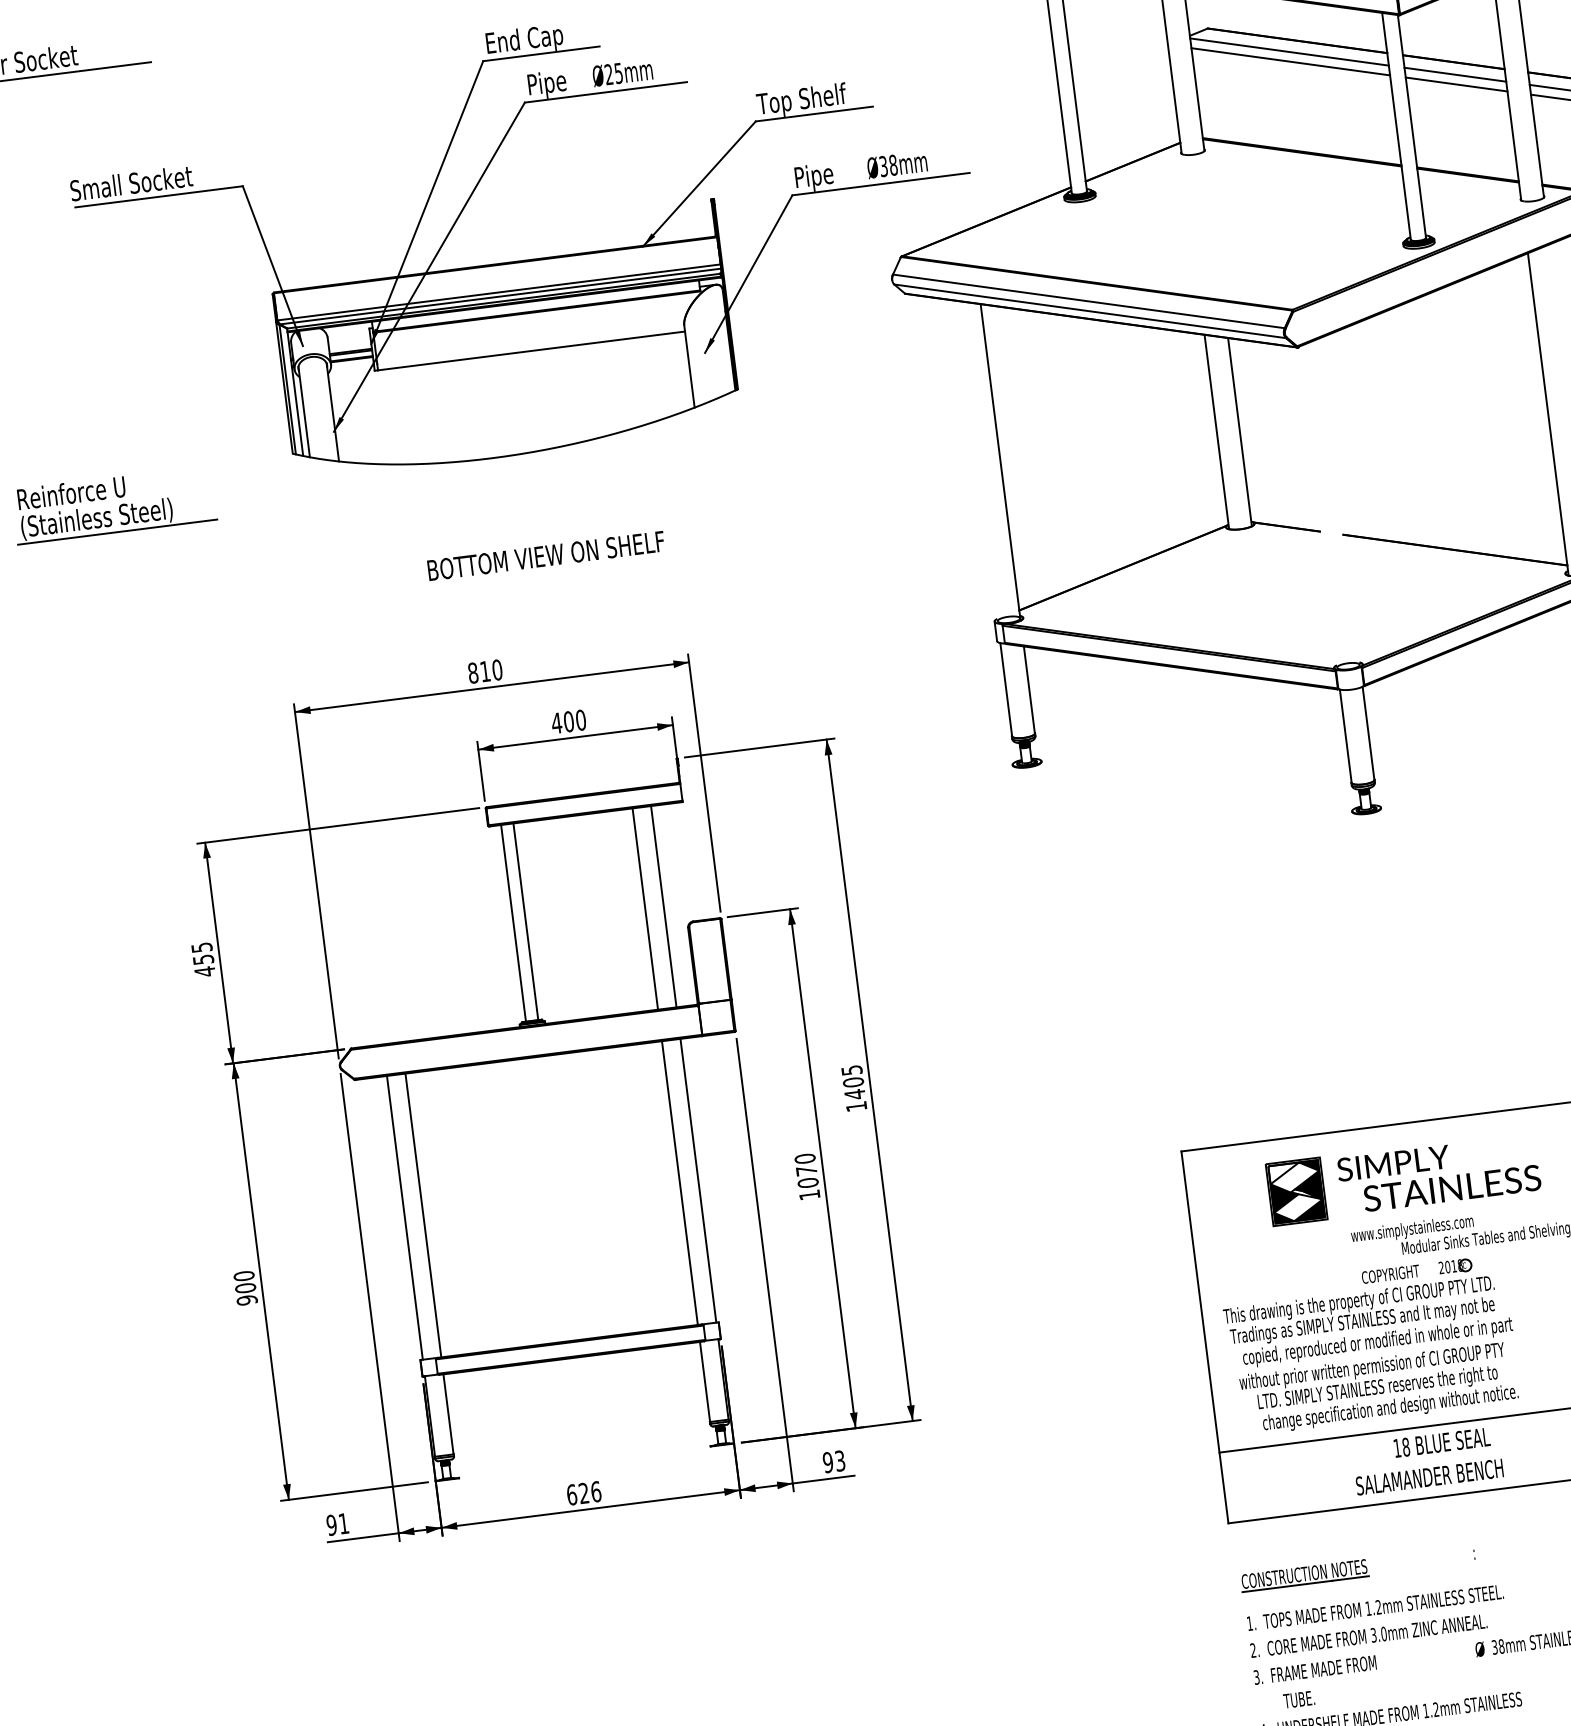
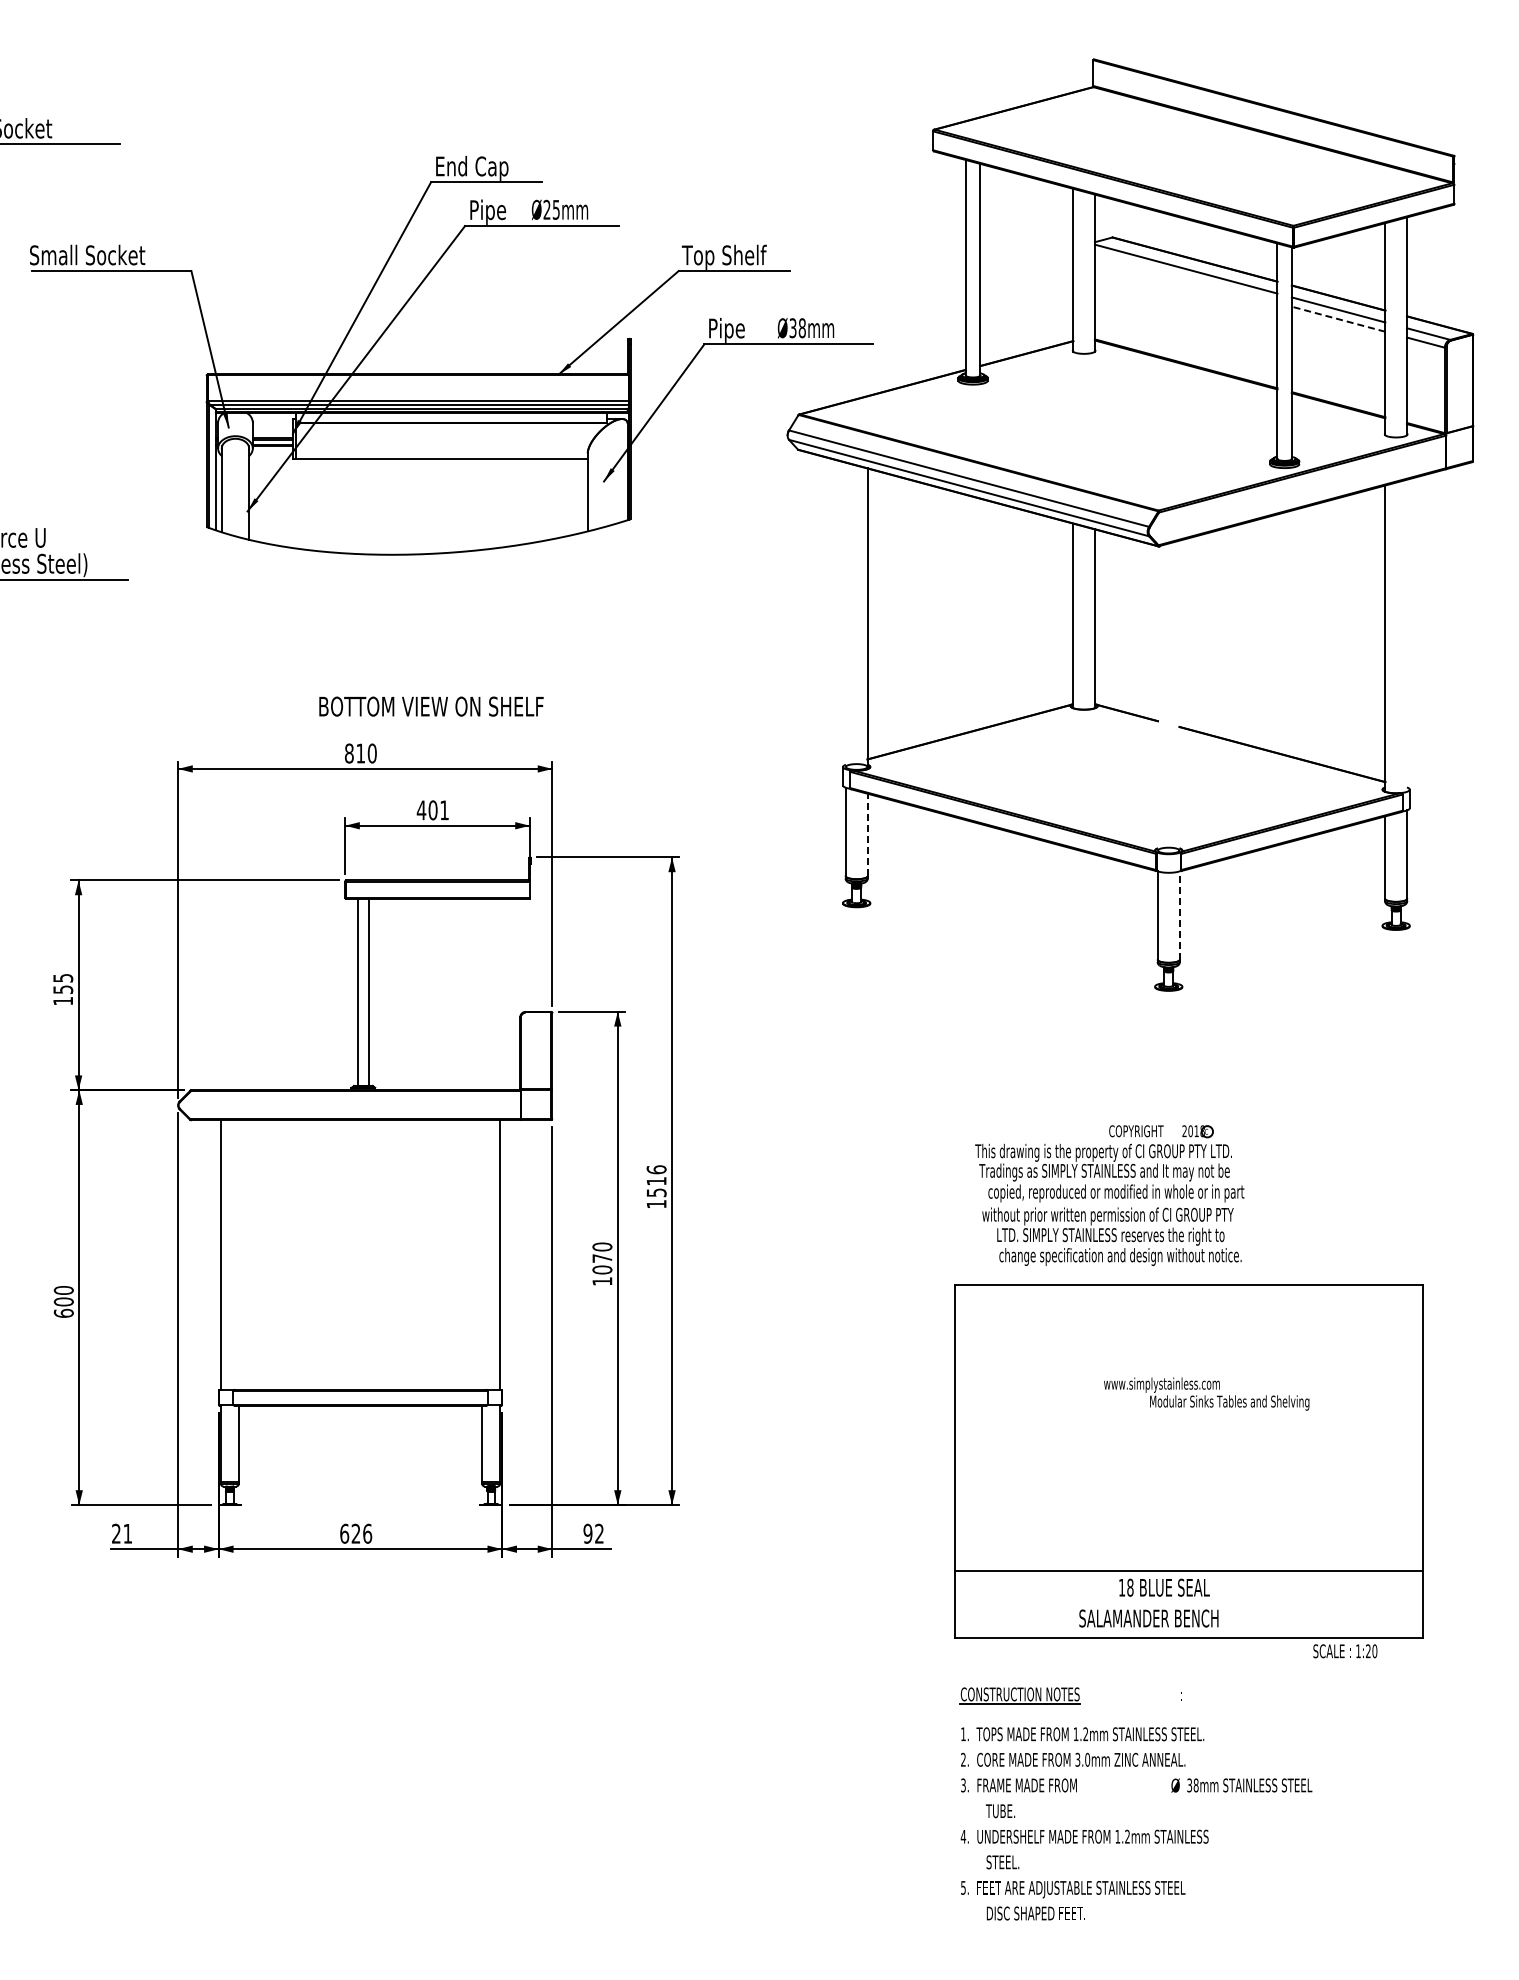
line: (1289, 60) -> (1185, 277), removed
line: (1456, 84) -> (1338, 319), solid -> dashed
text: (546, 555) -> (431, 706), moved
line: (1029, 689) -> (867, 834), solid -> dashed
text: (580, 720) -> (444, 810), 400 -> 401
line: (1368, 733) -> (1179, 915), solid -> dashed
line: (663, 906) -> (499, 994), removed
line: (645, 908) -> (482, 994), removed
text: (204, 971) -> (62, 1000), 455 -> 155
text: (853, 1082) -> (656, 1181), 1405 -> 1516
part: (1403, 1177) -> (1159, 1335), removed
line: (679, 1182) -> (482, 1254), removed
line: (423, 1215) -> (238, 1254), removed
text: (246, 1299) -> (63, 1312), 900 -> 600
part: (1370, 1345) -> (1109, 1195), moved
text: (840, 1460) -> (599, 1533), 93 -> 92
text: (330, 1525) -> (115, 1533), 91 -> 21

